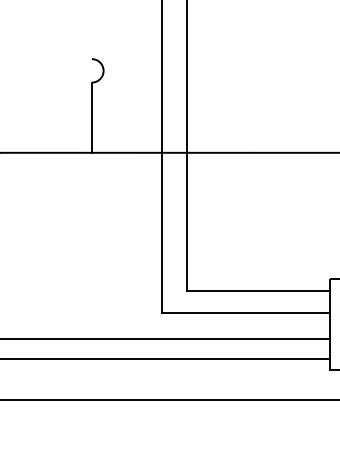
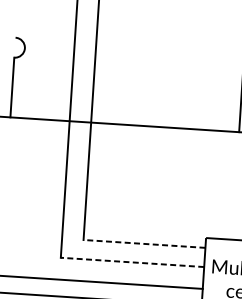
line: (258, 290) -> (144, 243), solid -> dashed
line: (245, 313) -> (132, 262), solid -> dashed

